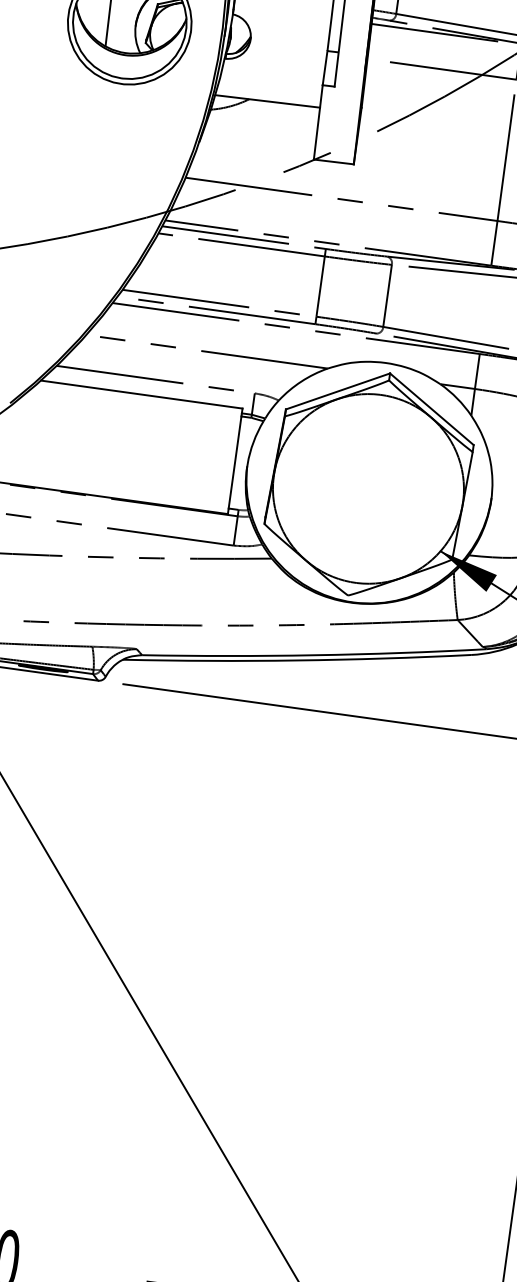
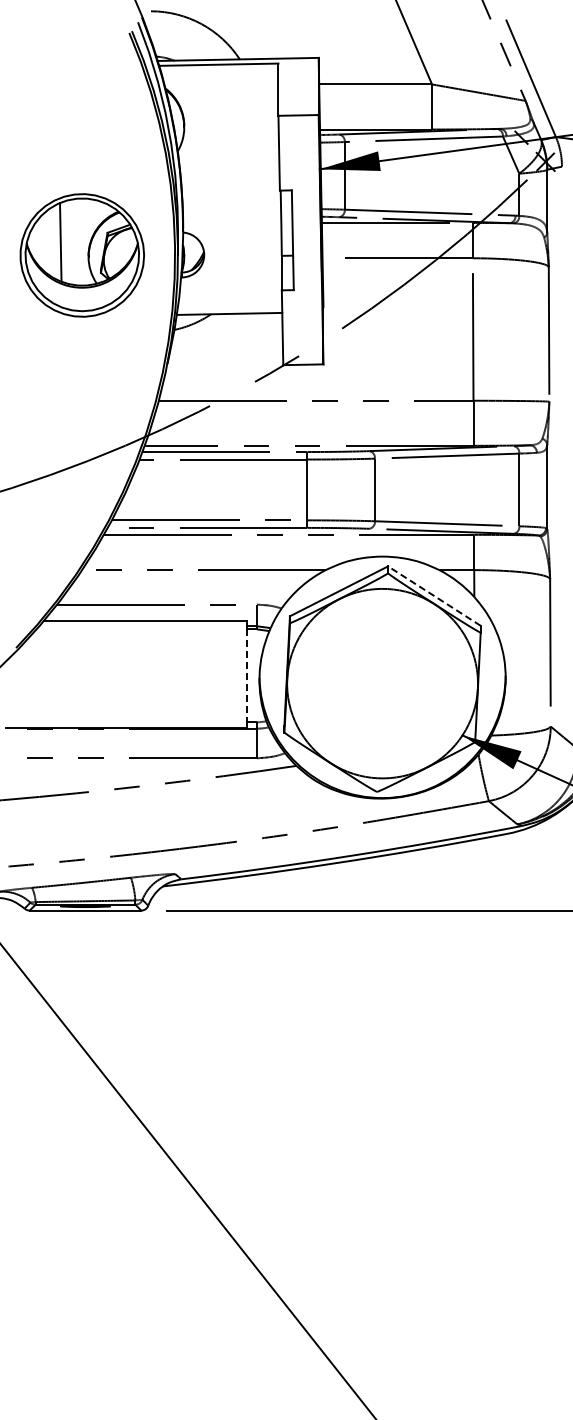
line: (431, 408) -> (433, 595), solid -> dashed
line: (234, 463) -> (246, 676), solid -> dashed

